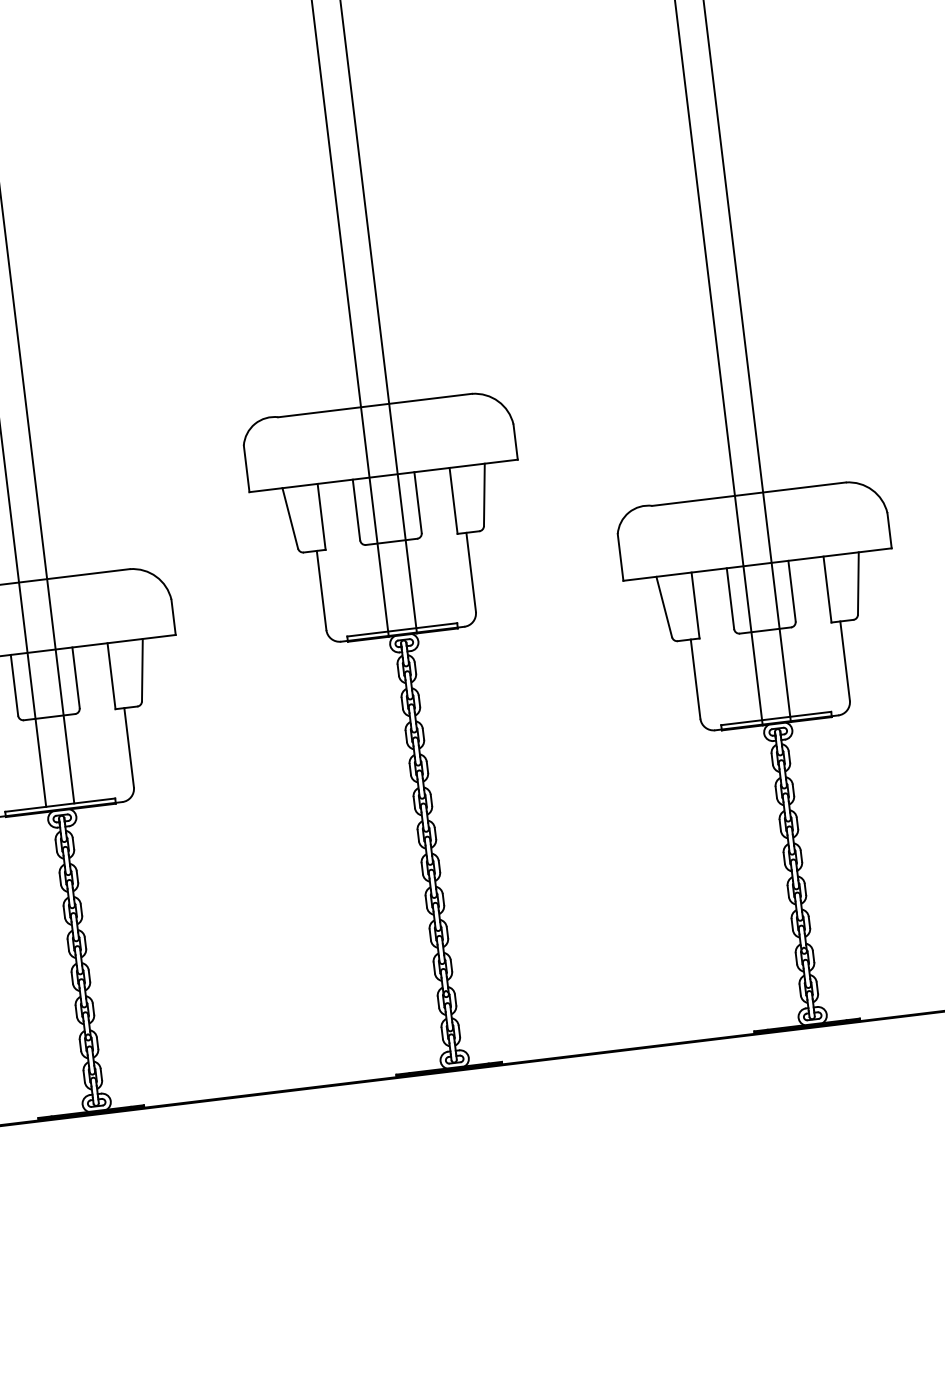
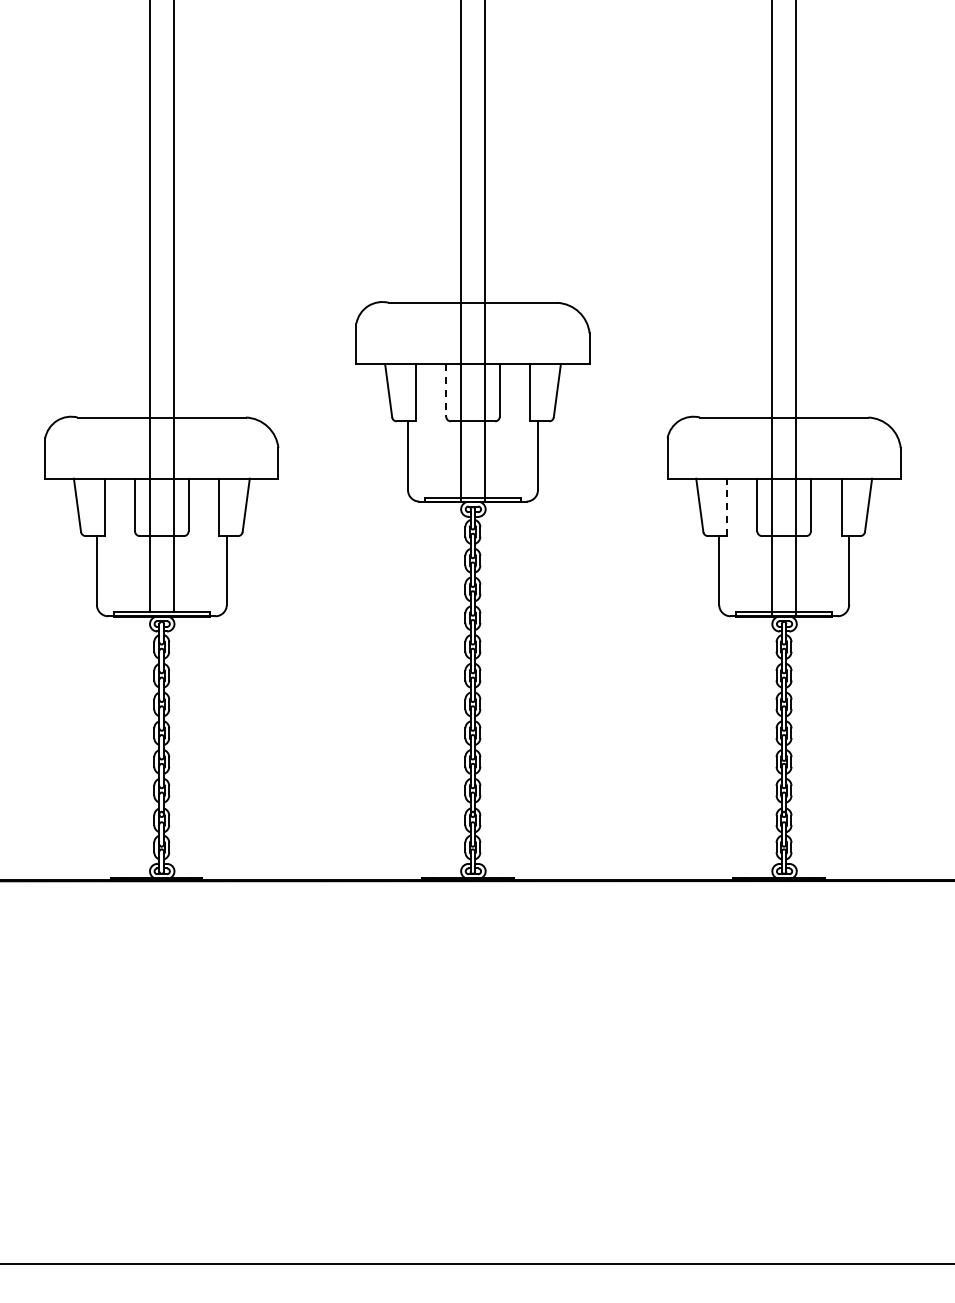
line: (356, 510) -> (446, 390), solid -> dashed
line: (695, 605) -> (726, 507), solid -> dashed

